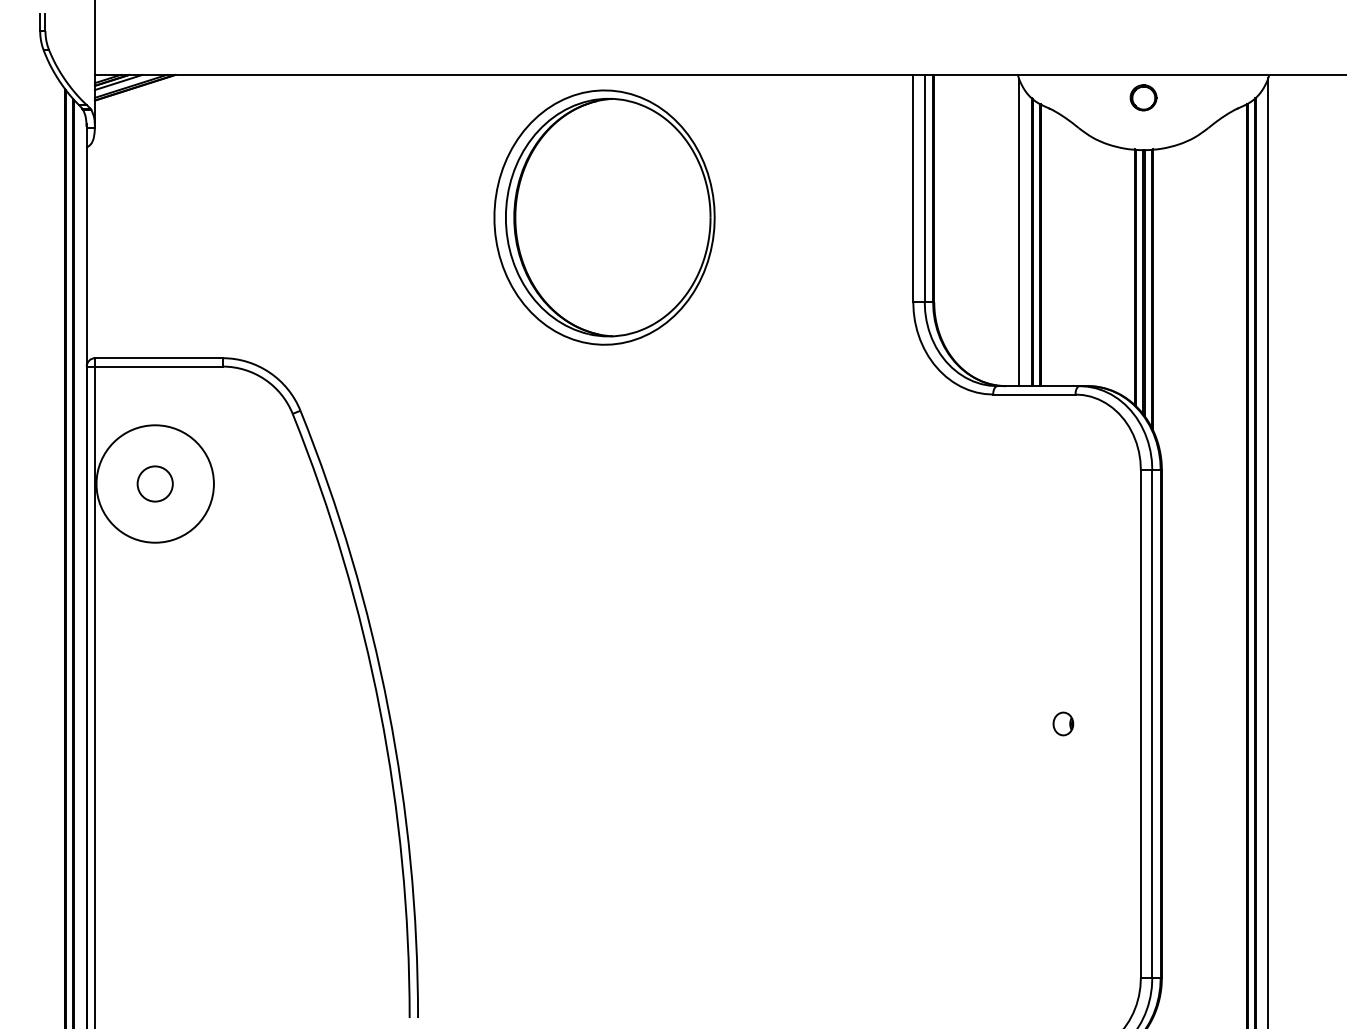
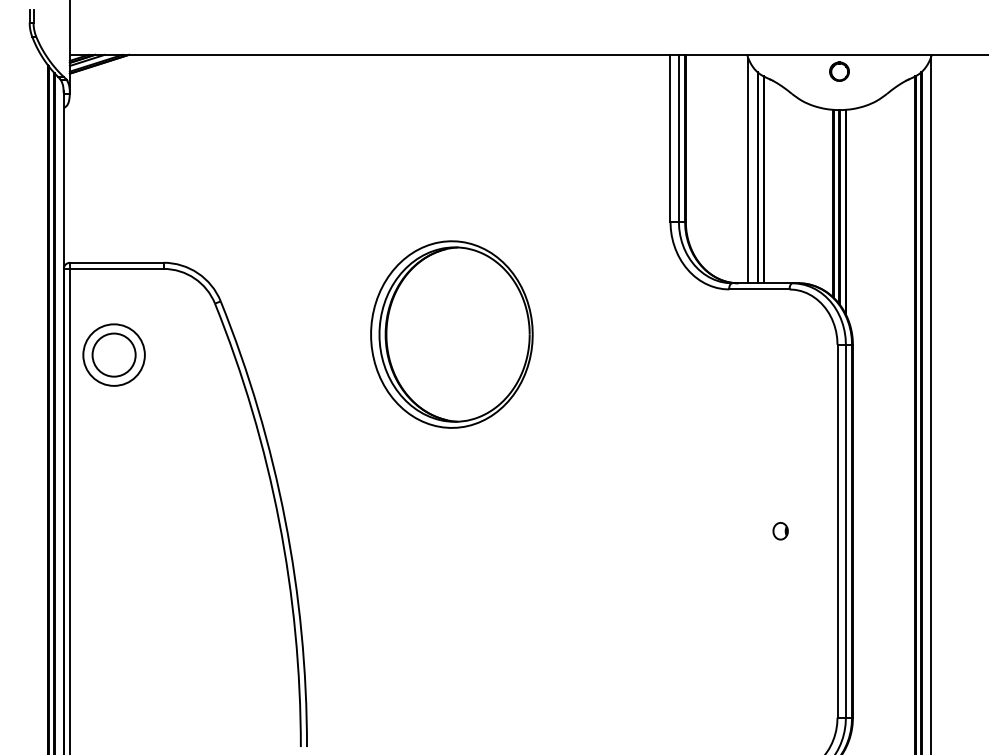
part: (604, 217) -> (451, 334), moved
circle: (154, 483) -> (113, 354), size x0.71
circle: (154, 483) -> (113, 354), size x1.67

